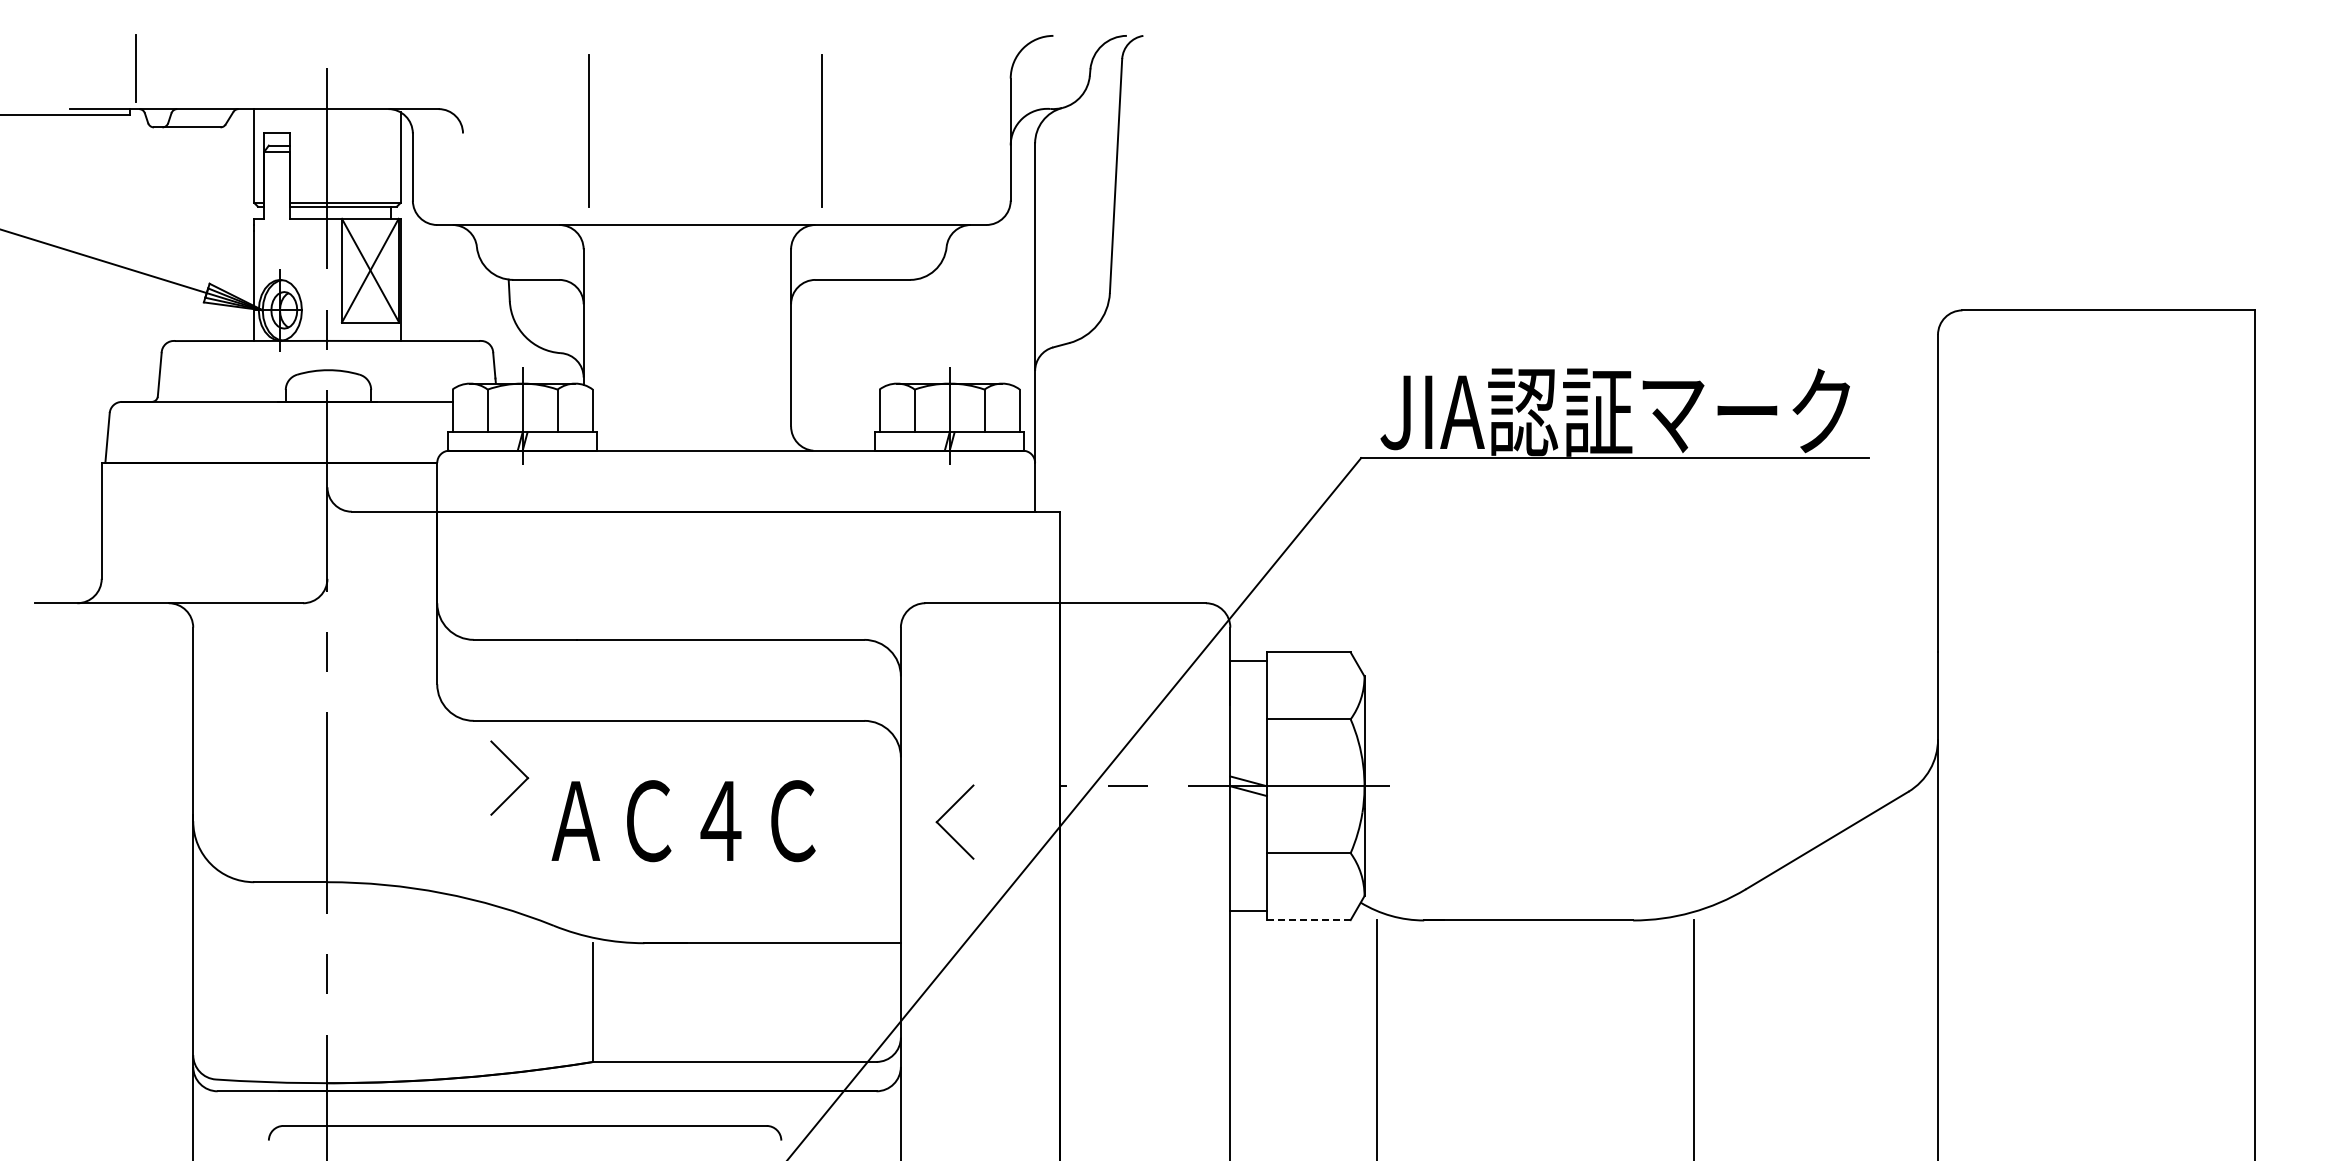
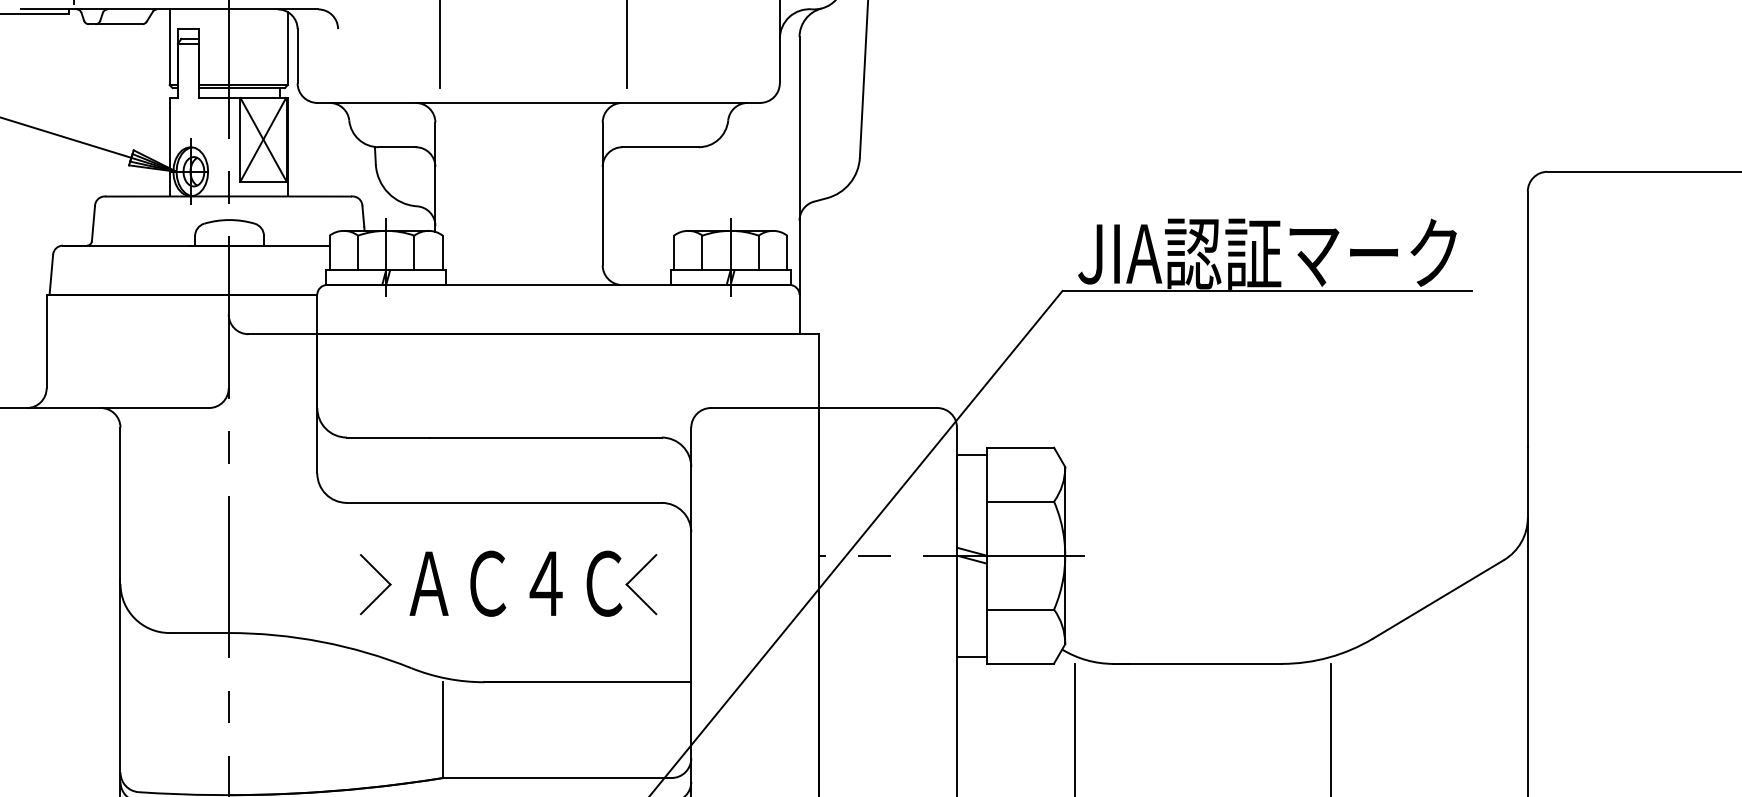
part: (517, 769) -> (382, 577), moved
part: (946, 813) -> (634, 577), moved
line: (1308, 920) -> (1020, 663), dashed -> solid

